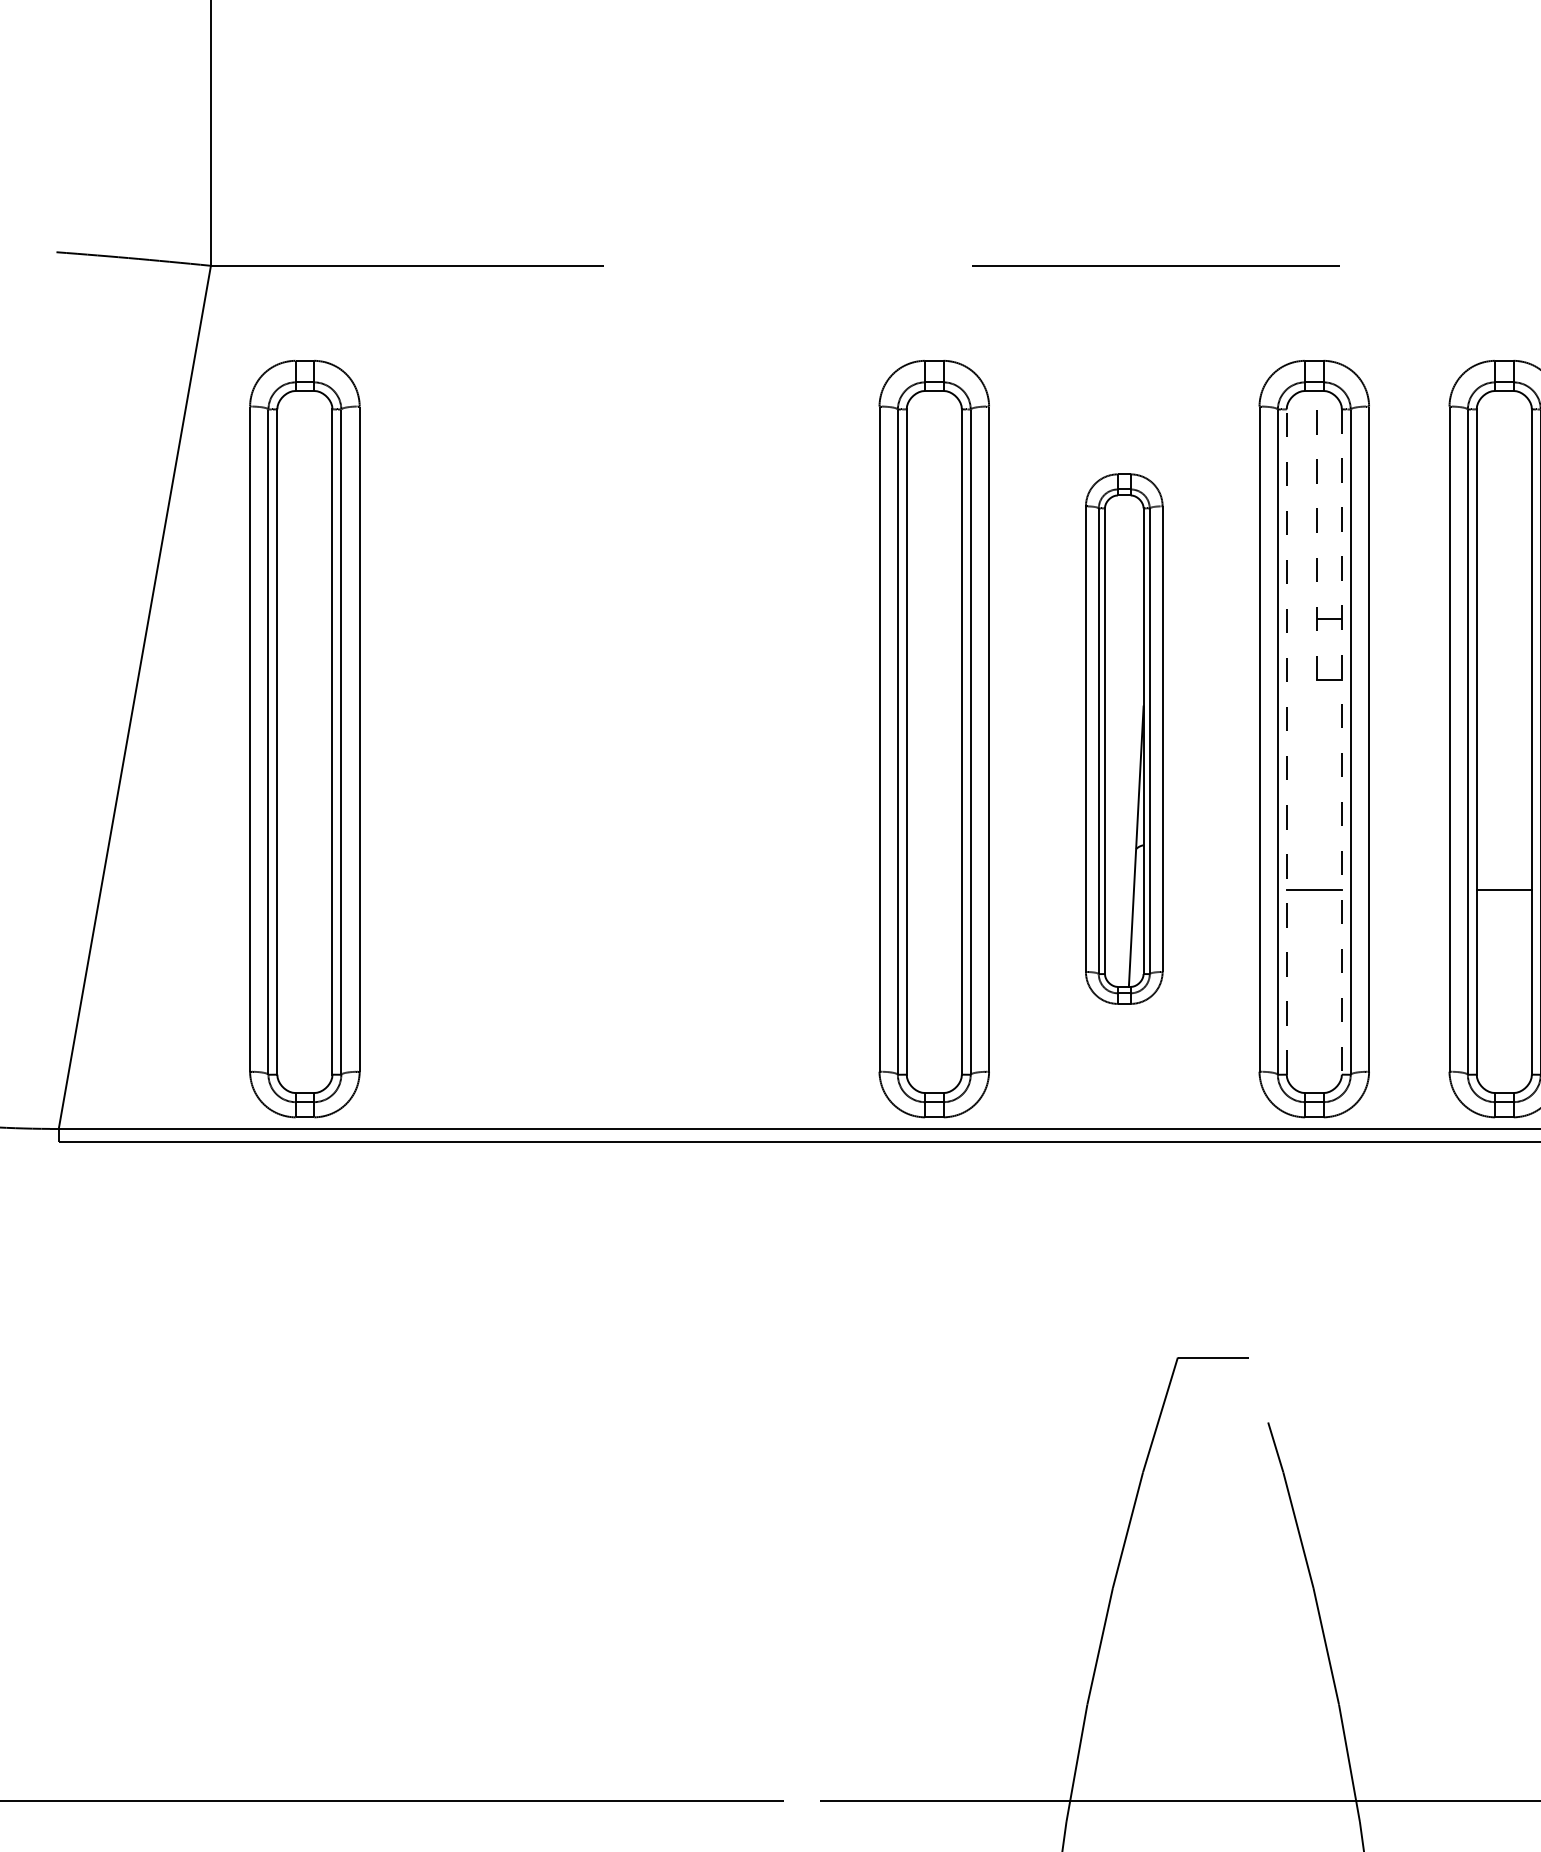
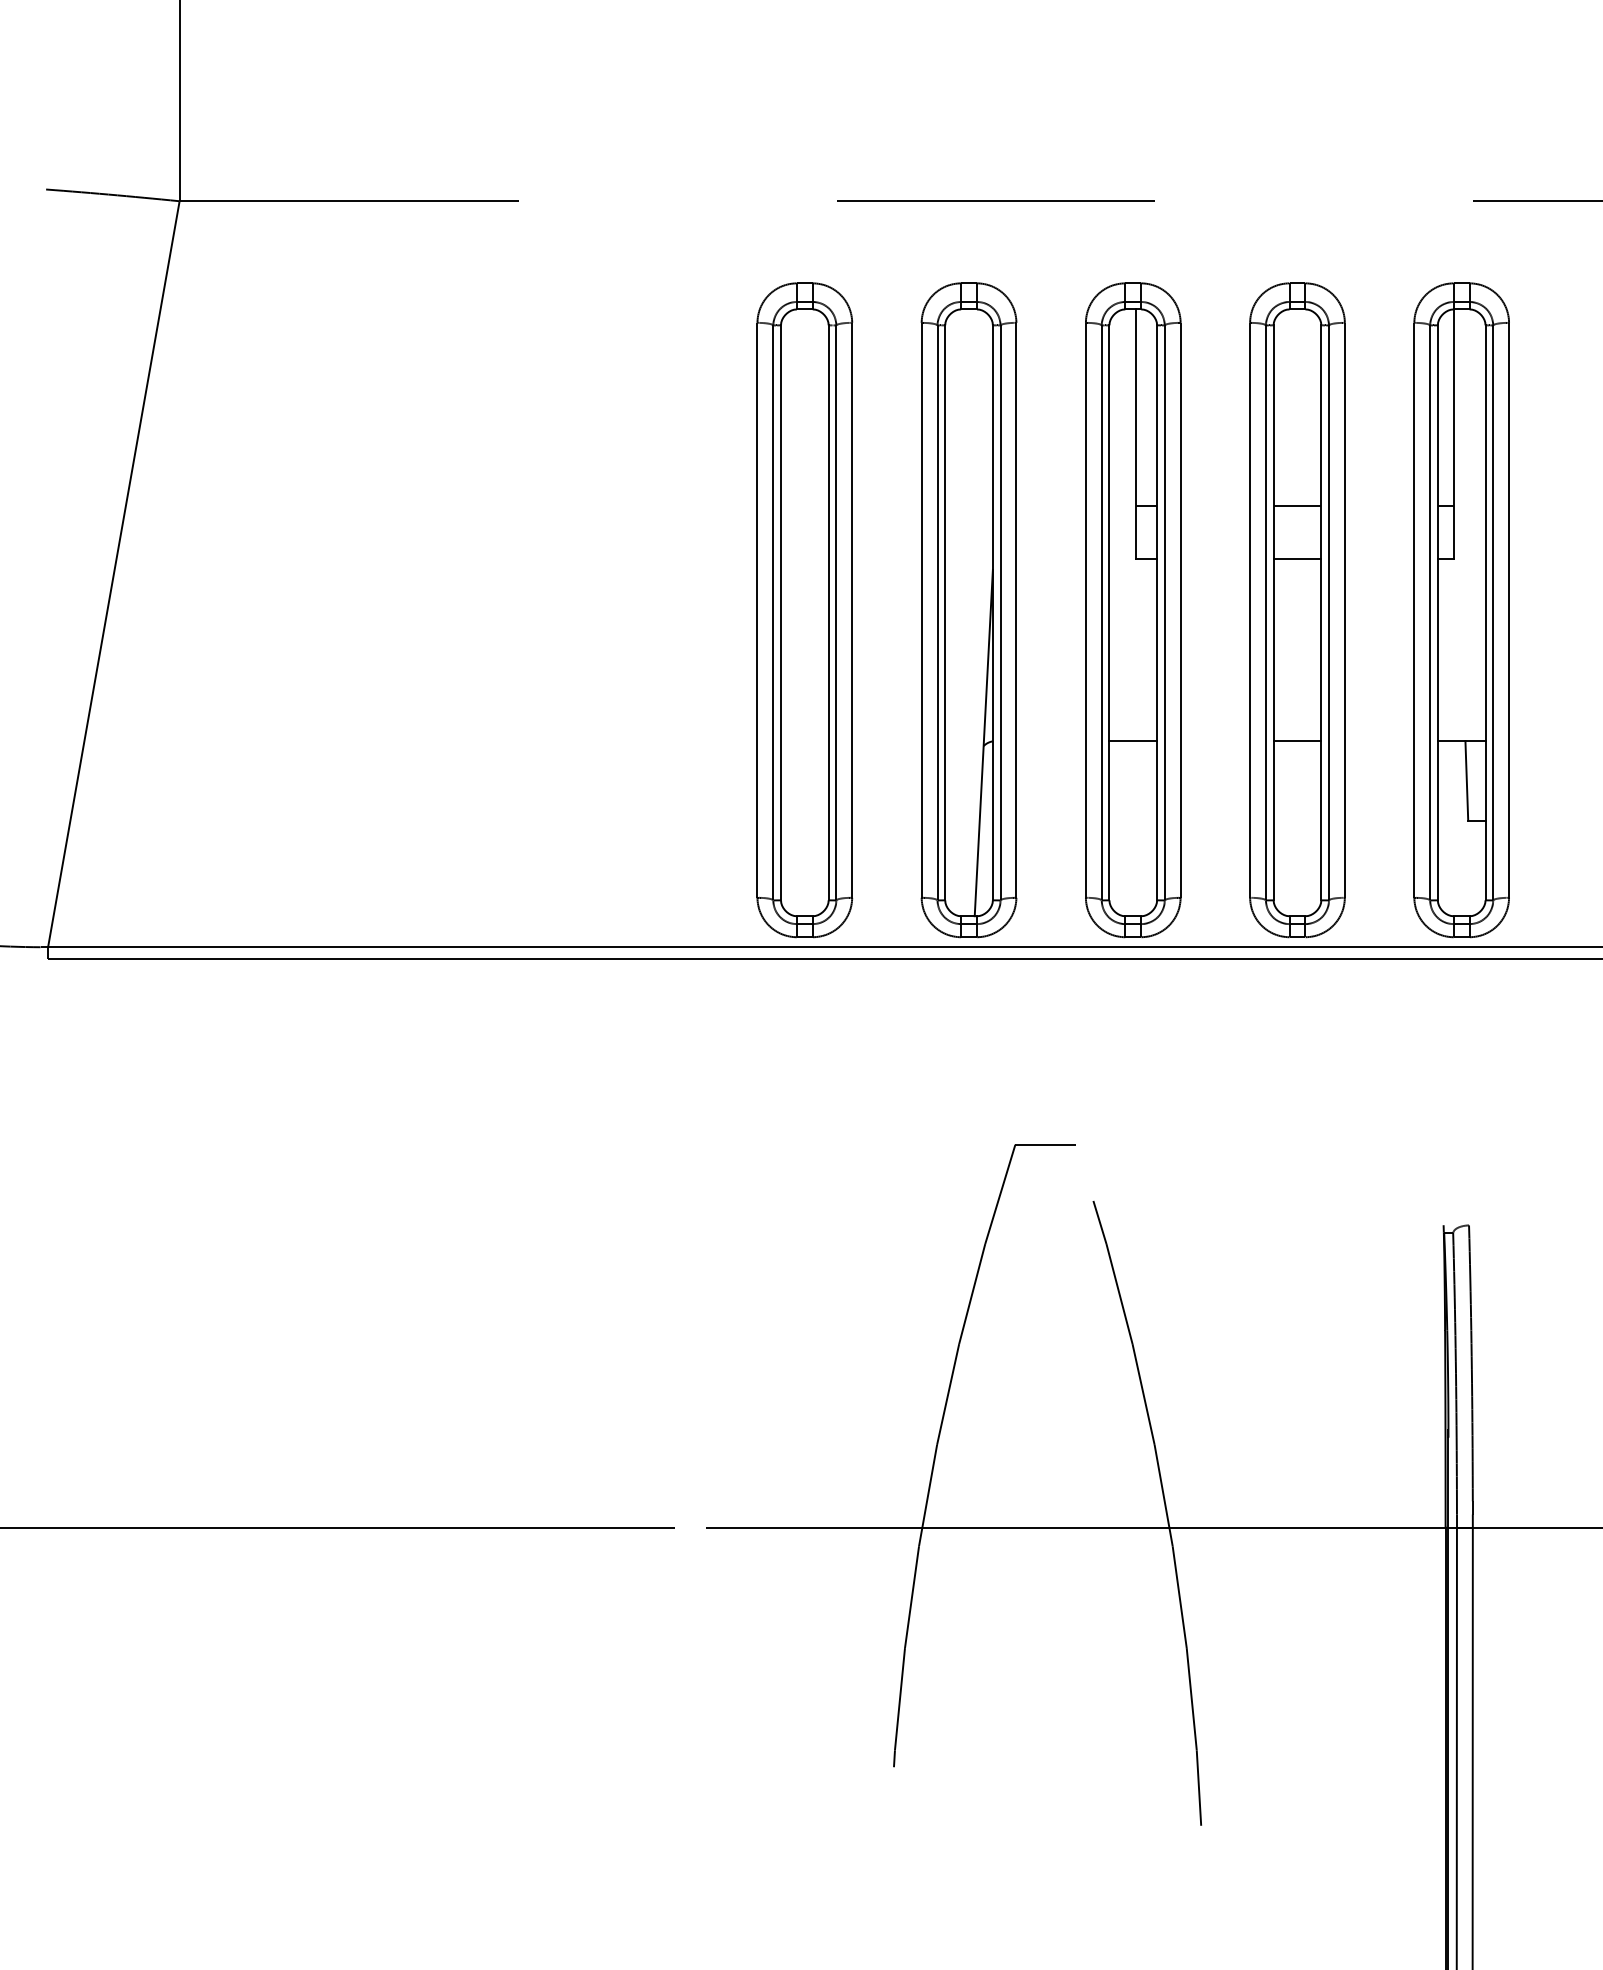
line: (1316, 535) -> (1135, 434), dashed -> solid
line: (1504, 618) -> (1297, 506), added
line: (1504, 680) -> (1297, 559), added
part: (304, 739) -> (260, 610), removed
part: (1123, 739) -> (968, 610), size x1.43
line: (1286, 741) -> (1109, 612), dashed -> solid
line: (1342, 741) -> (1157, 612), dashed -> solid

